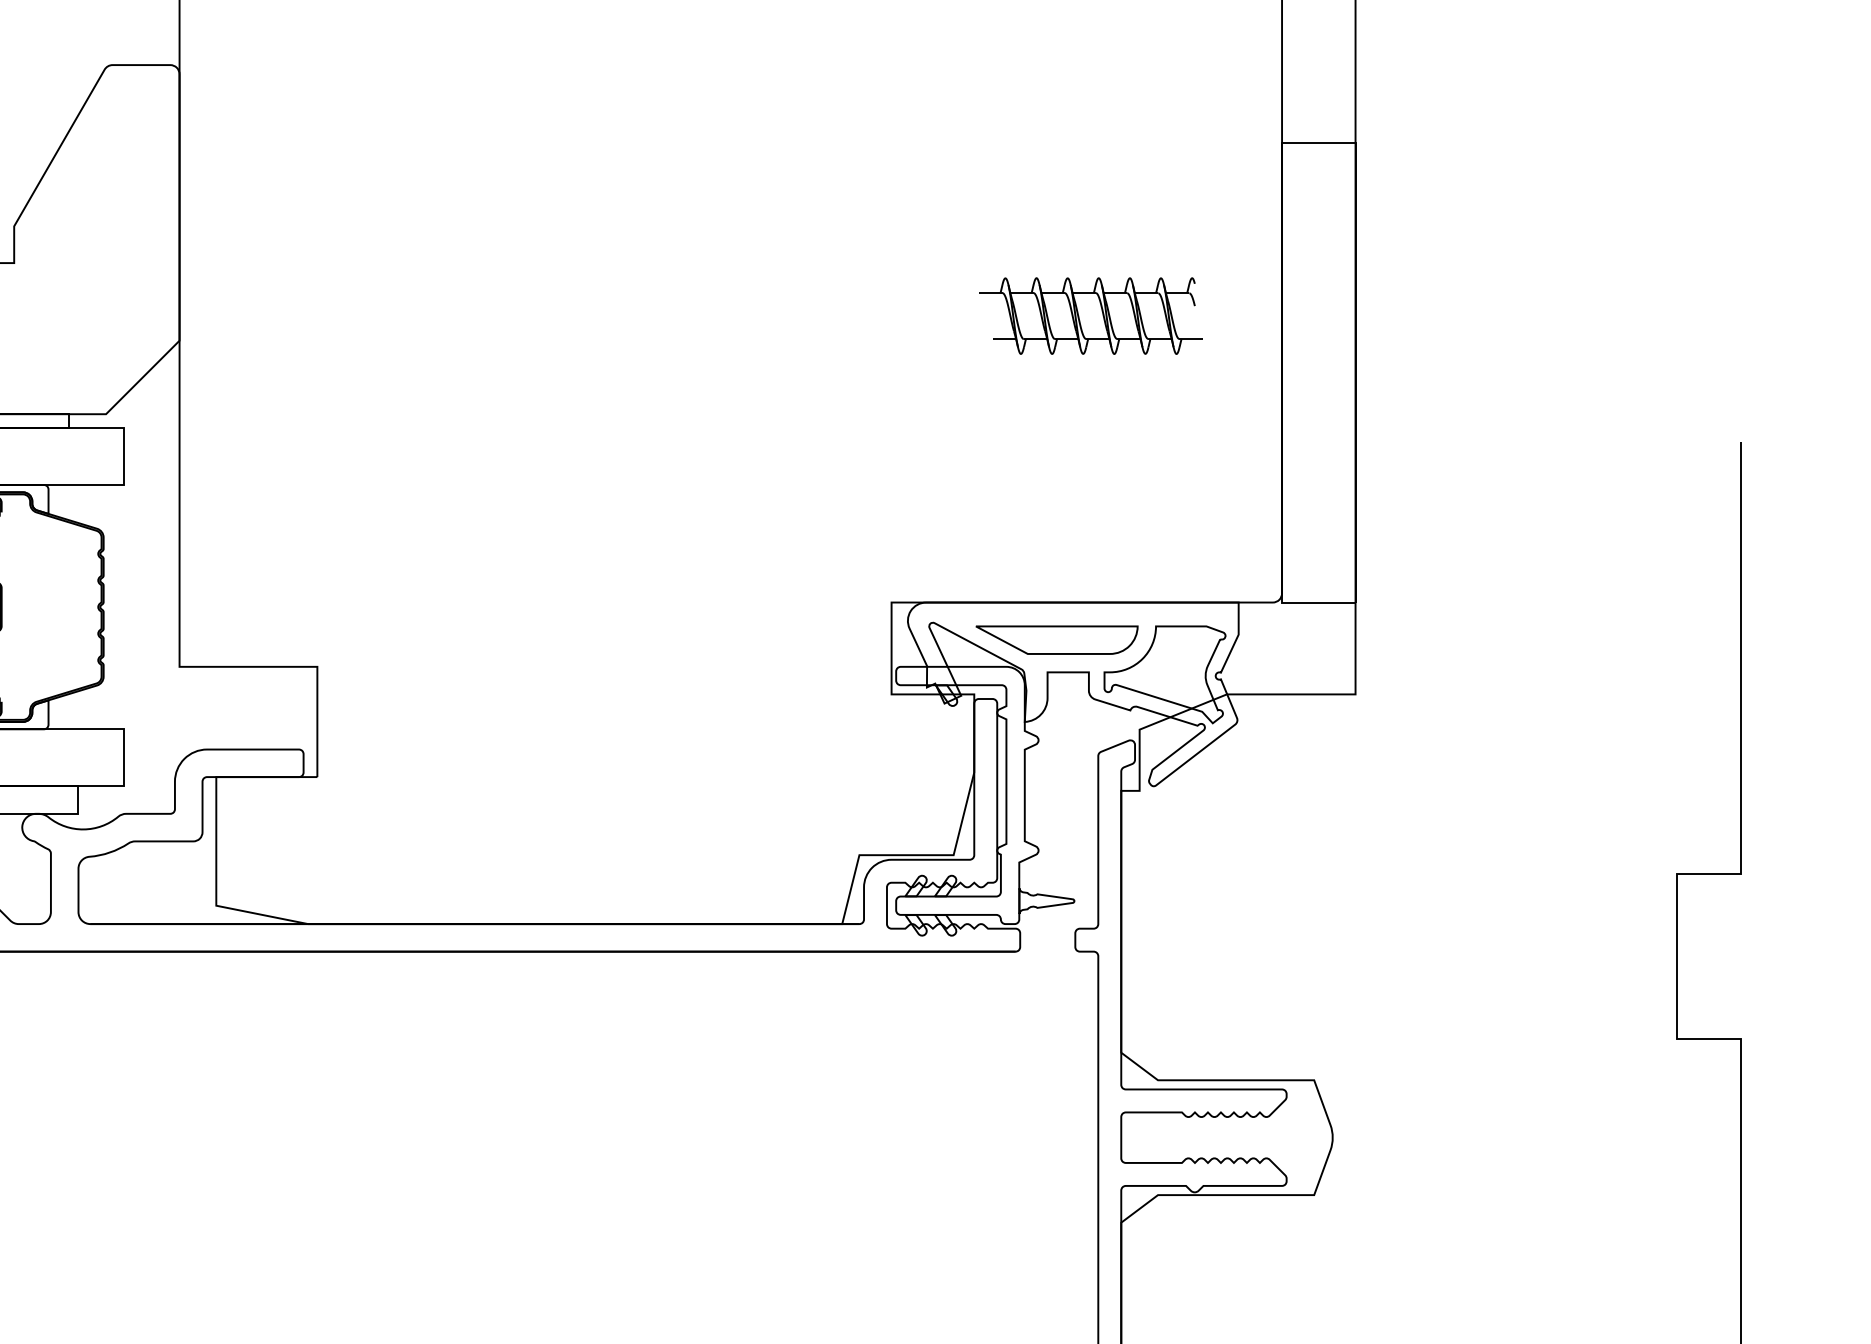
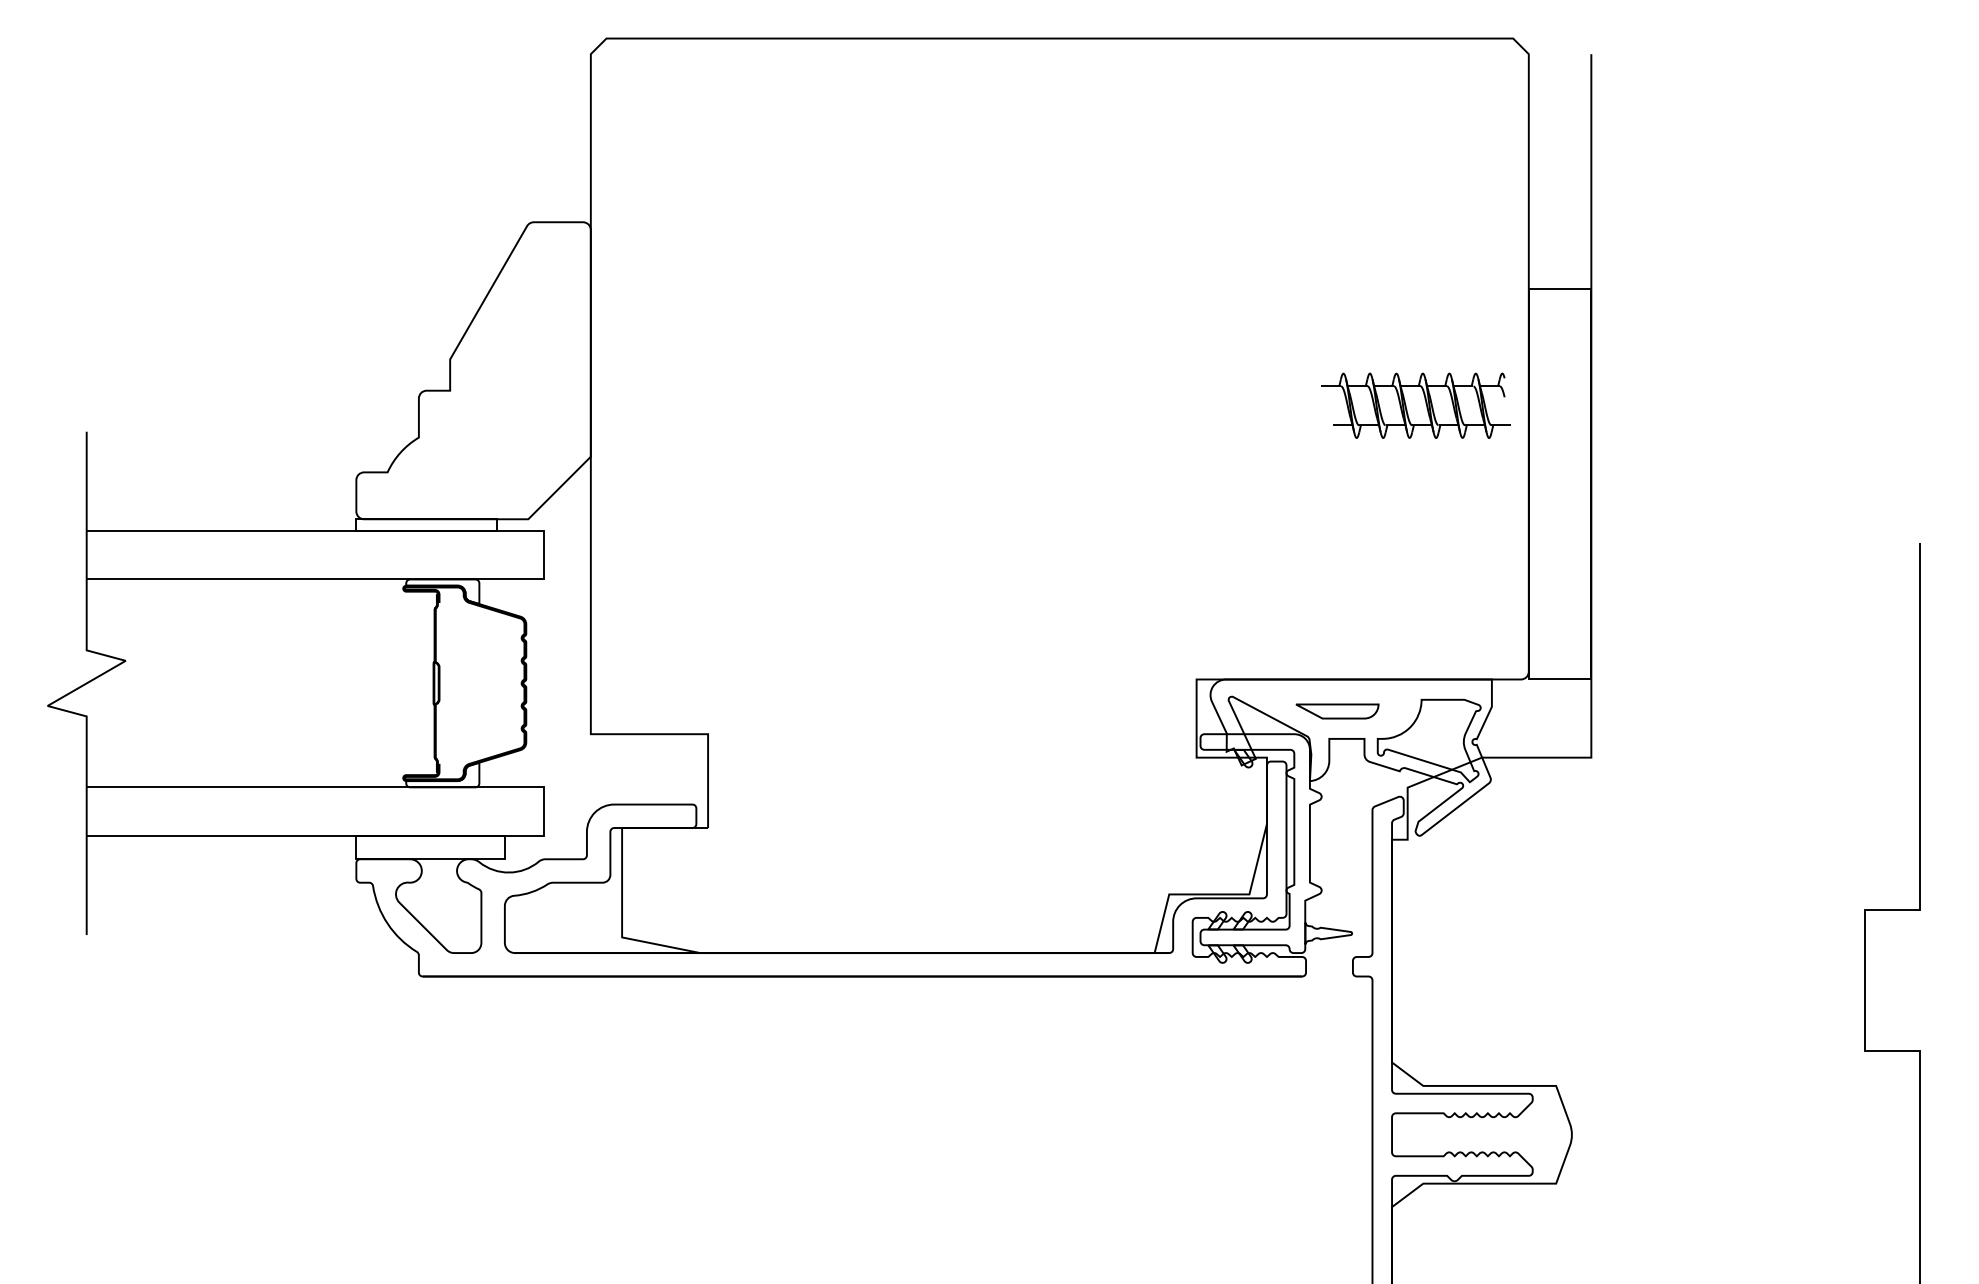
part: (1090, 315) -> (1415, 405), moved
part: (1057, 640) -> (1337, 711), size x0.6

